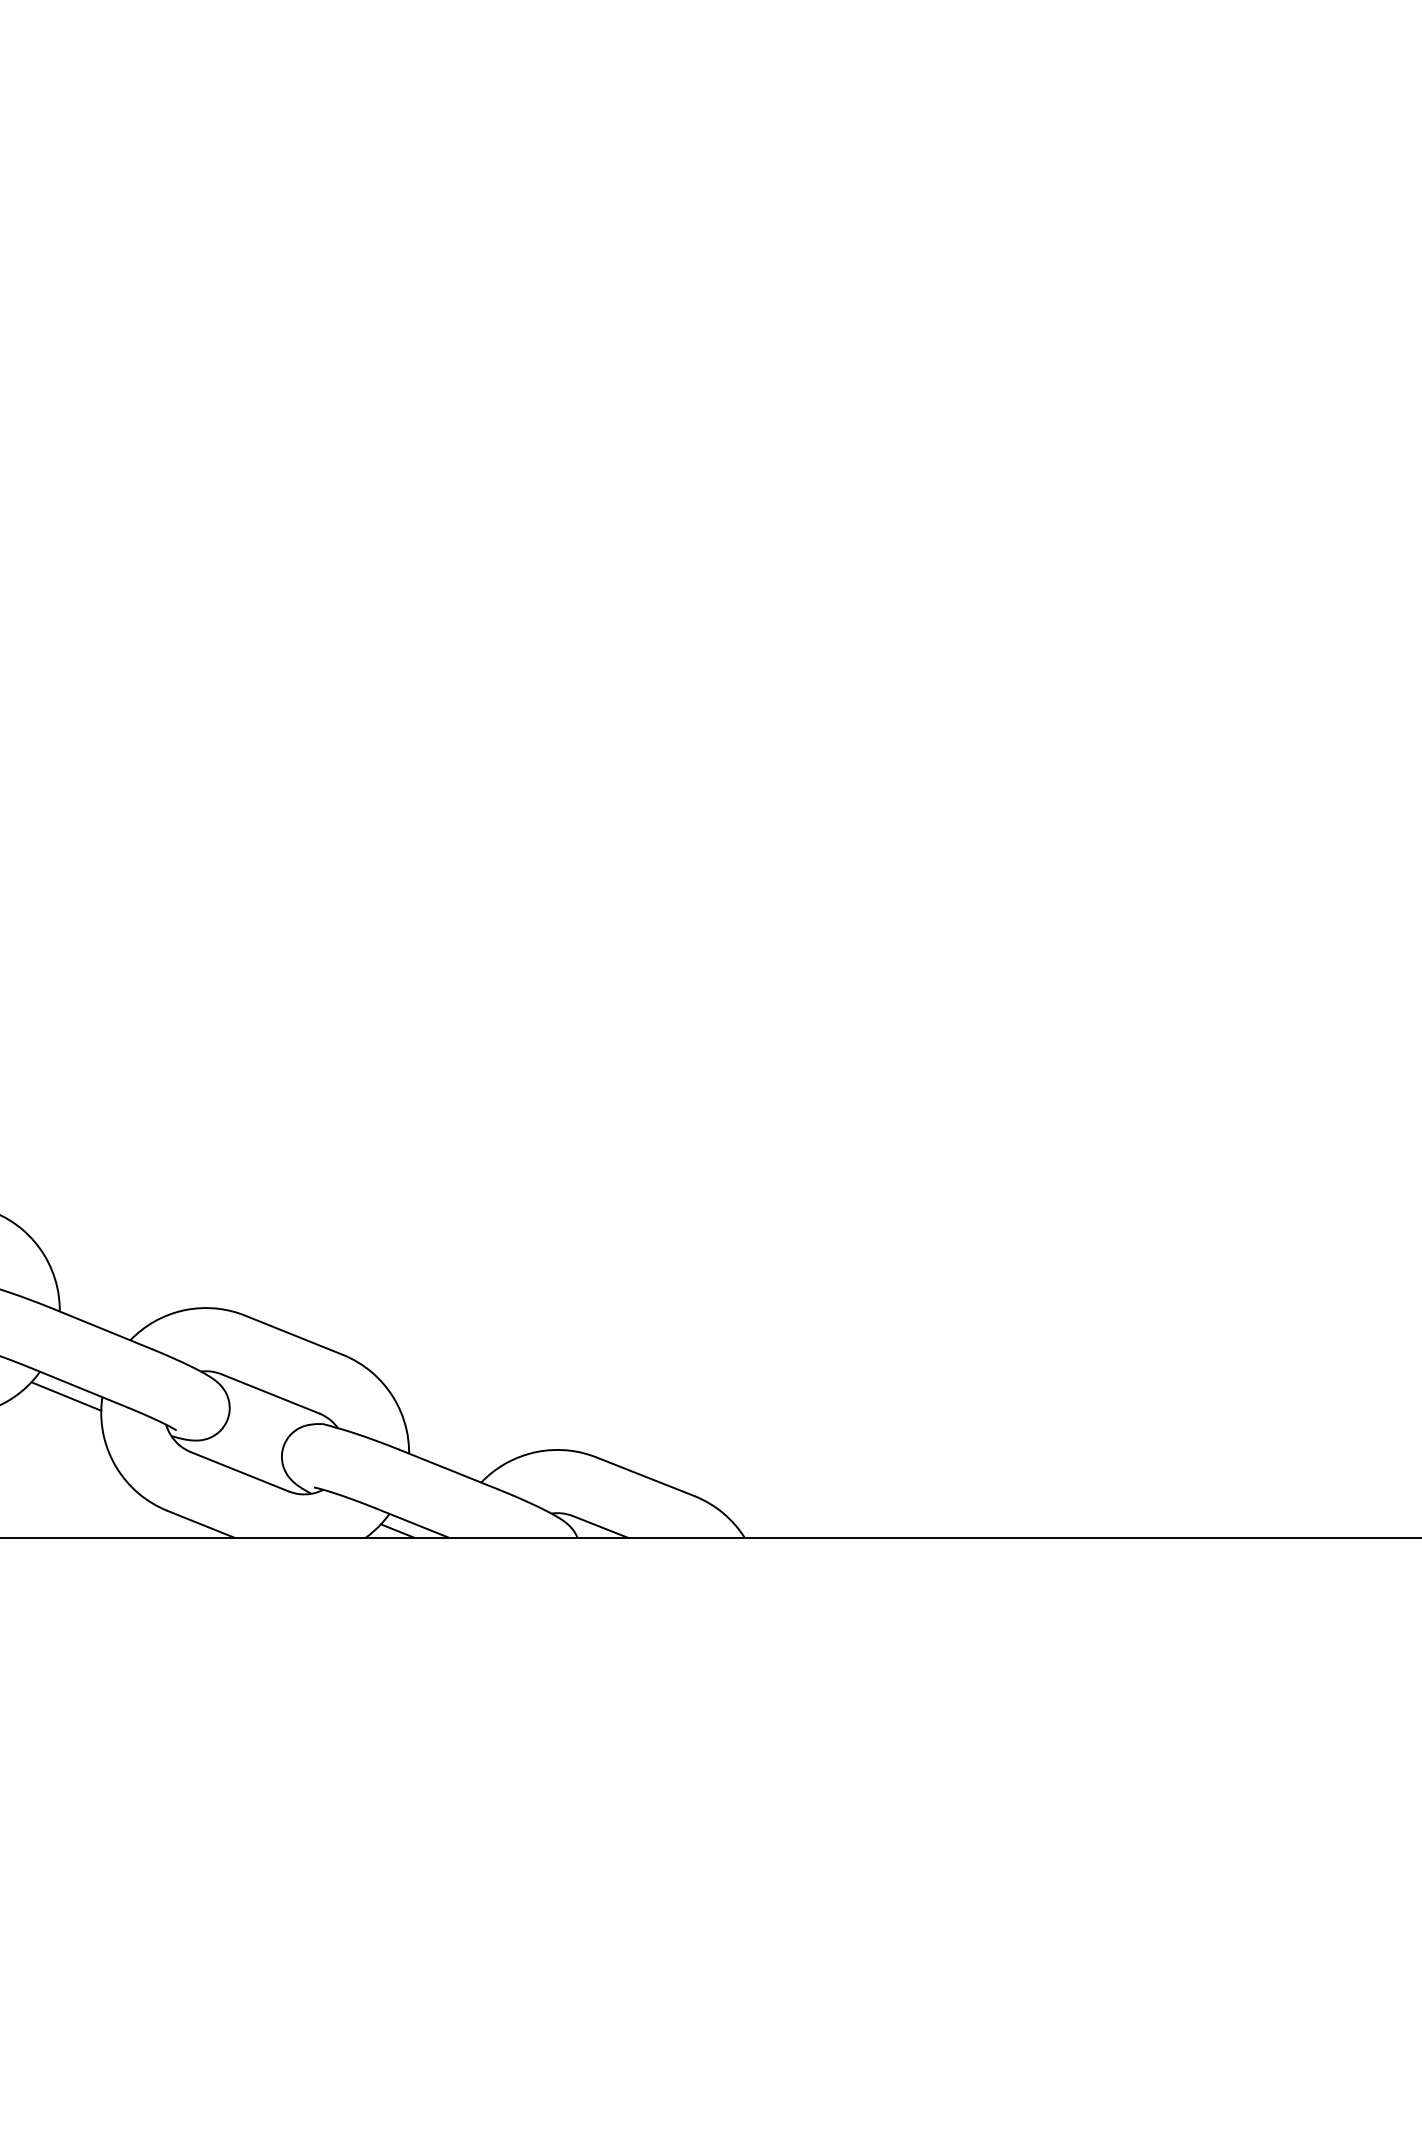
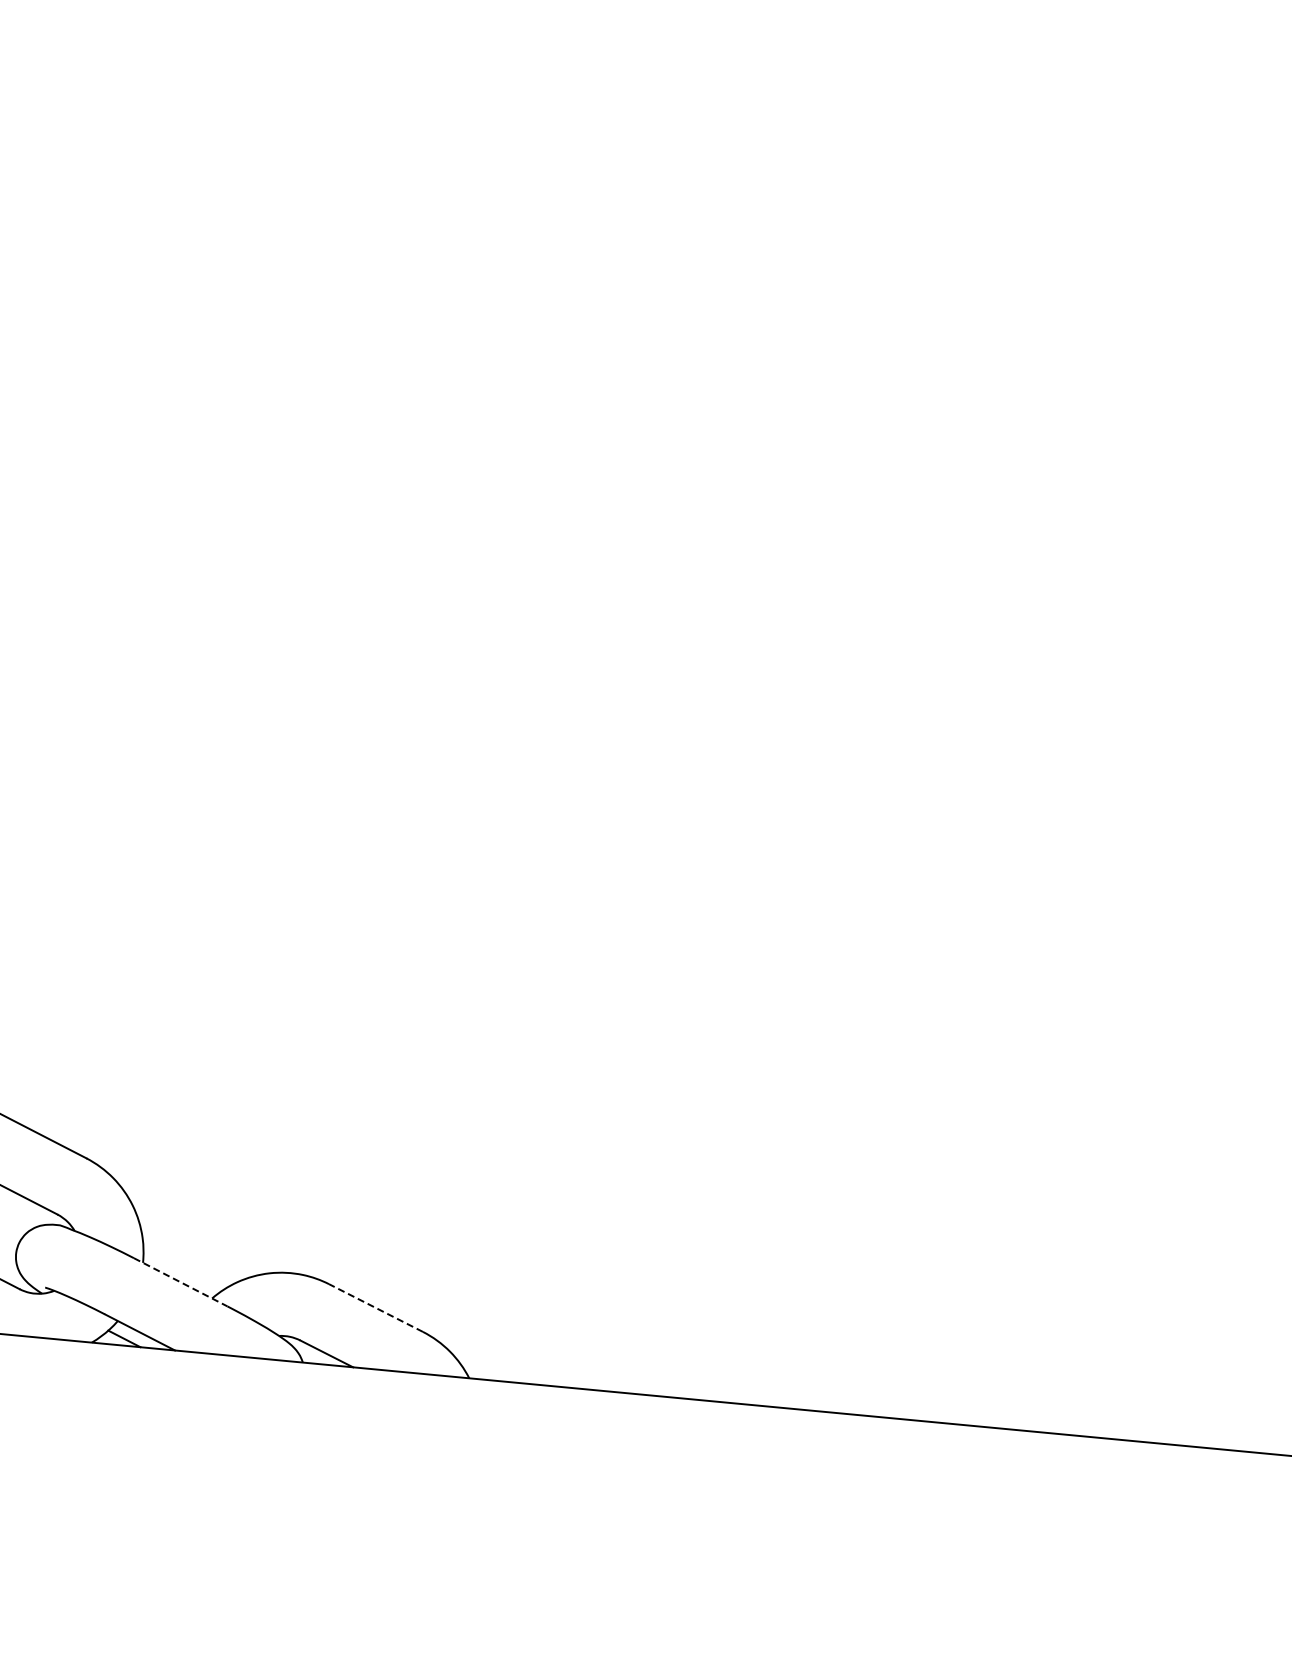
line: (448, 1469) -> (180, 1282), solid -> dashed
line: (645, 1476) -> (376, 1307), solid -> dashed

